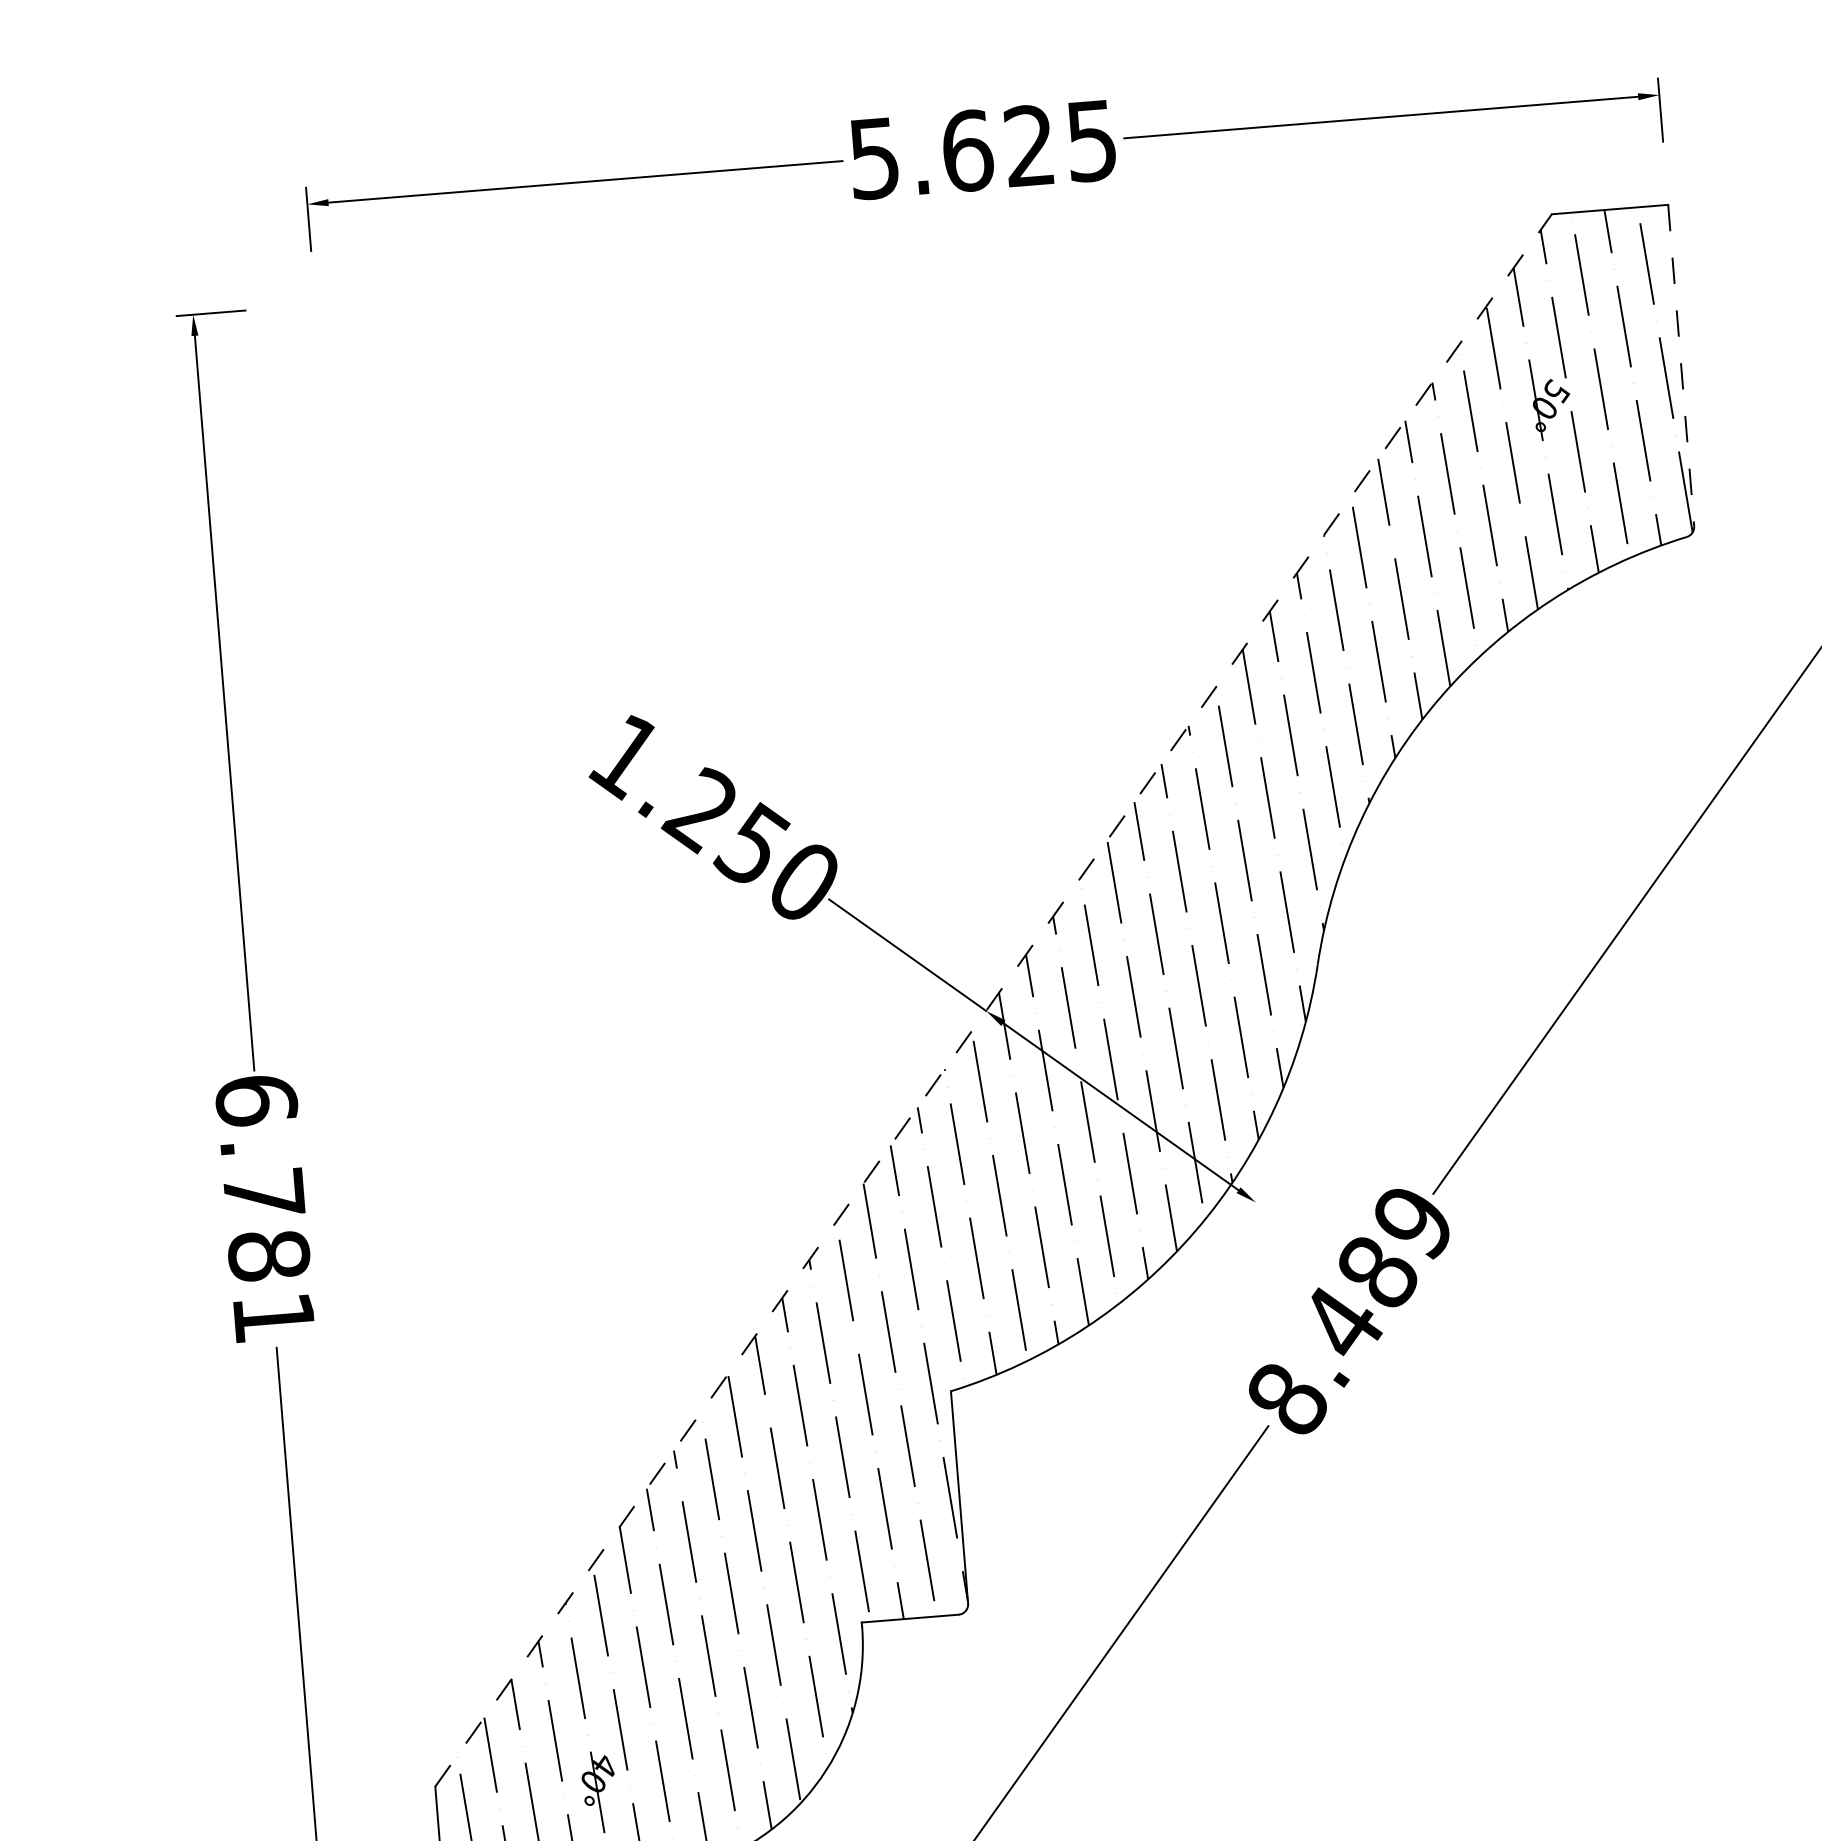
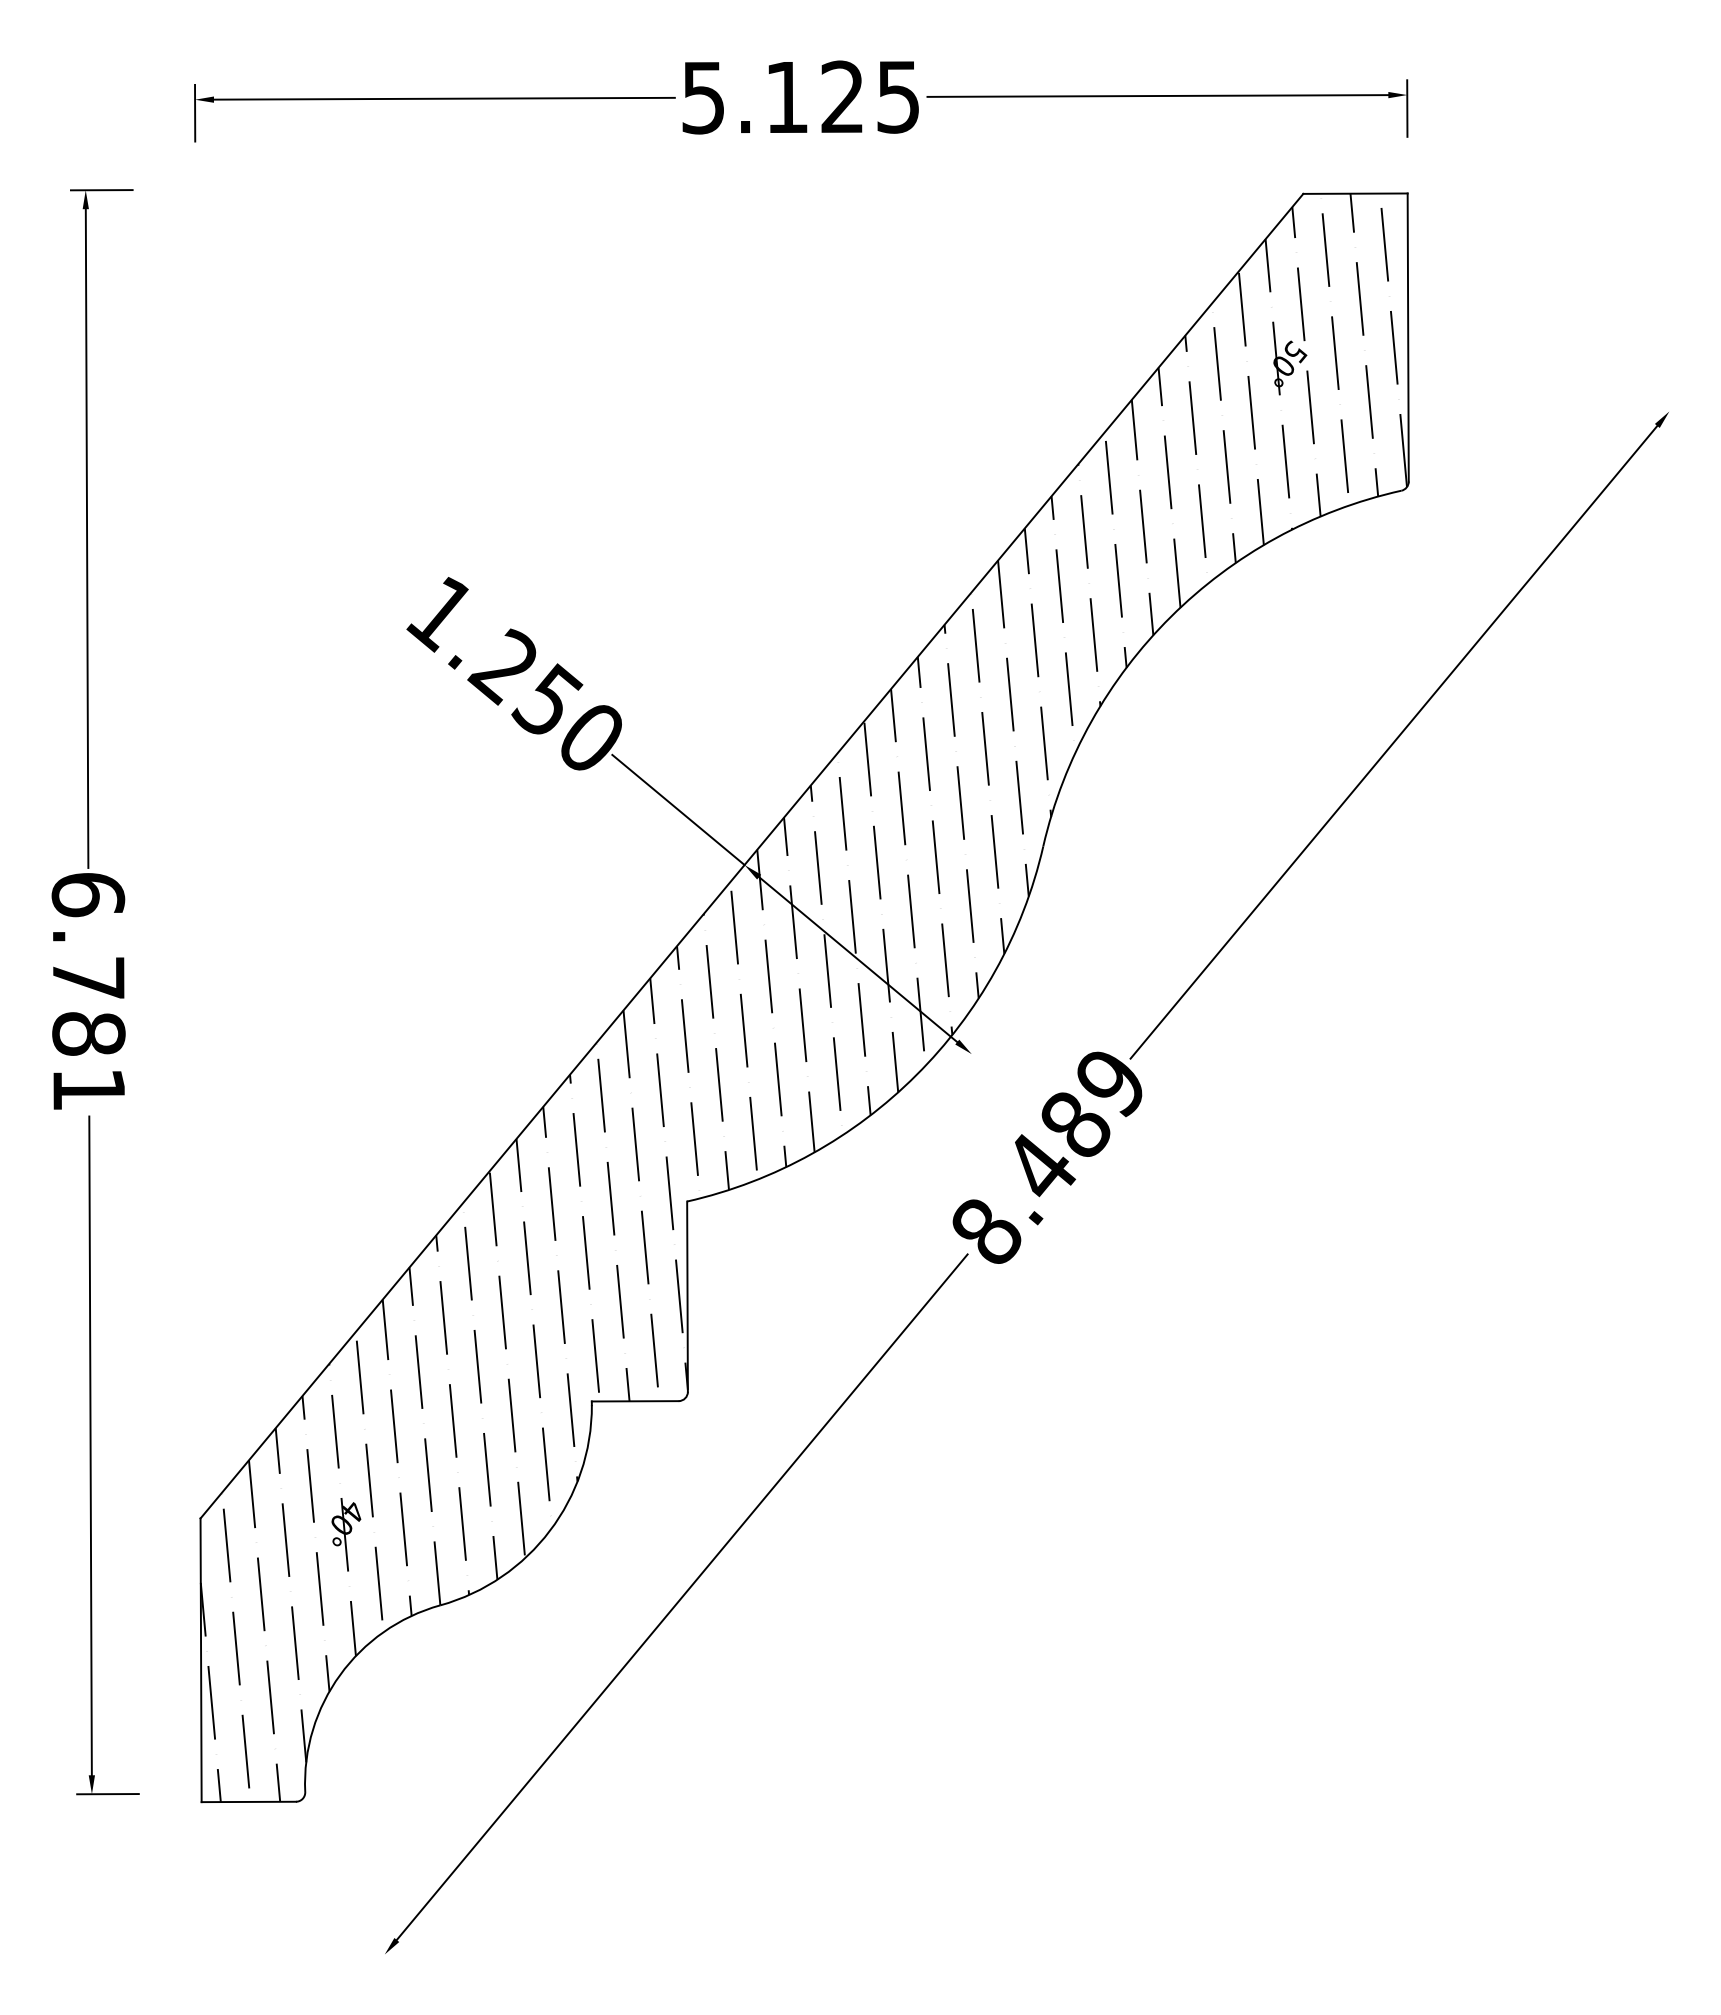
text: (968, 151) -> (787, 97), 5.625 -> 5.125
line: (1681, 366) -> (1408, 338), dashed -> solid
line: (993, 1000) -> (751, 856), dashed -> solid

